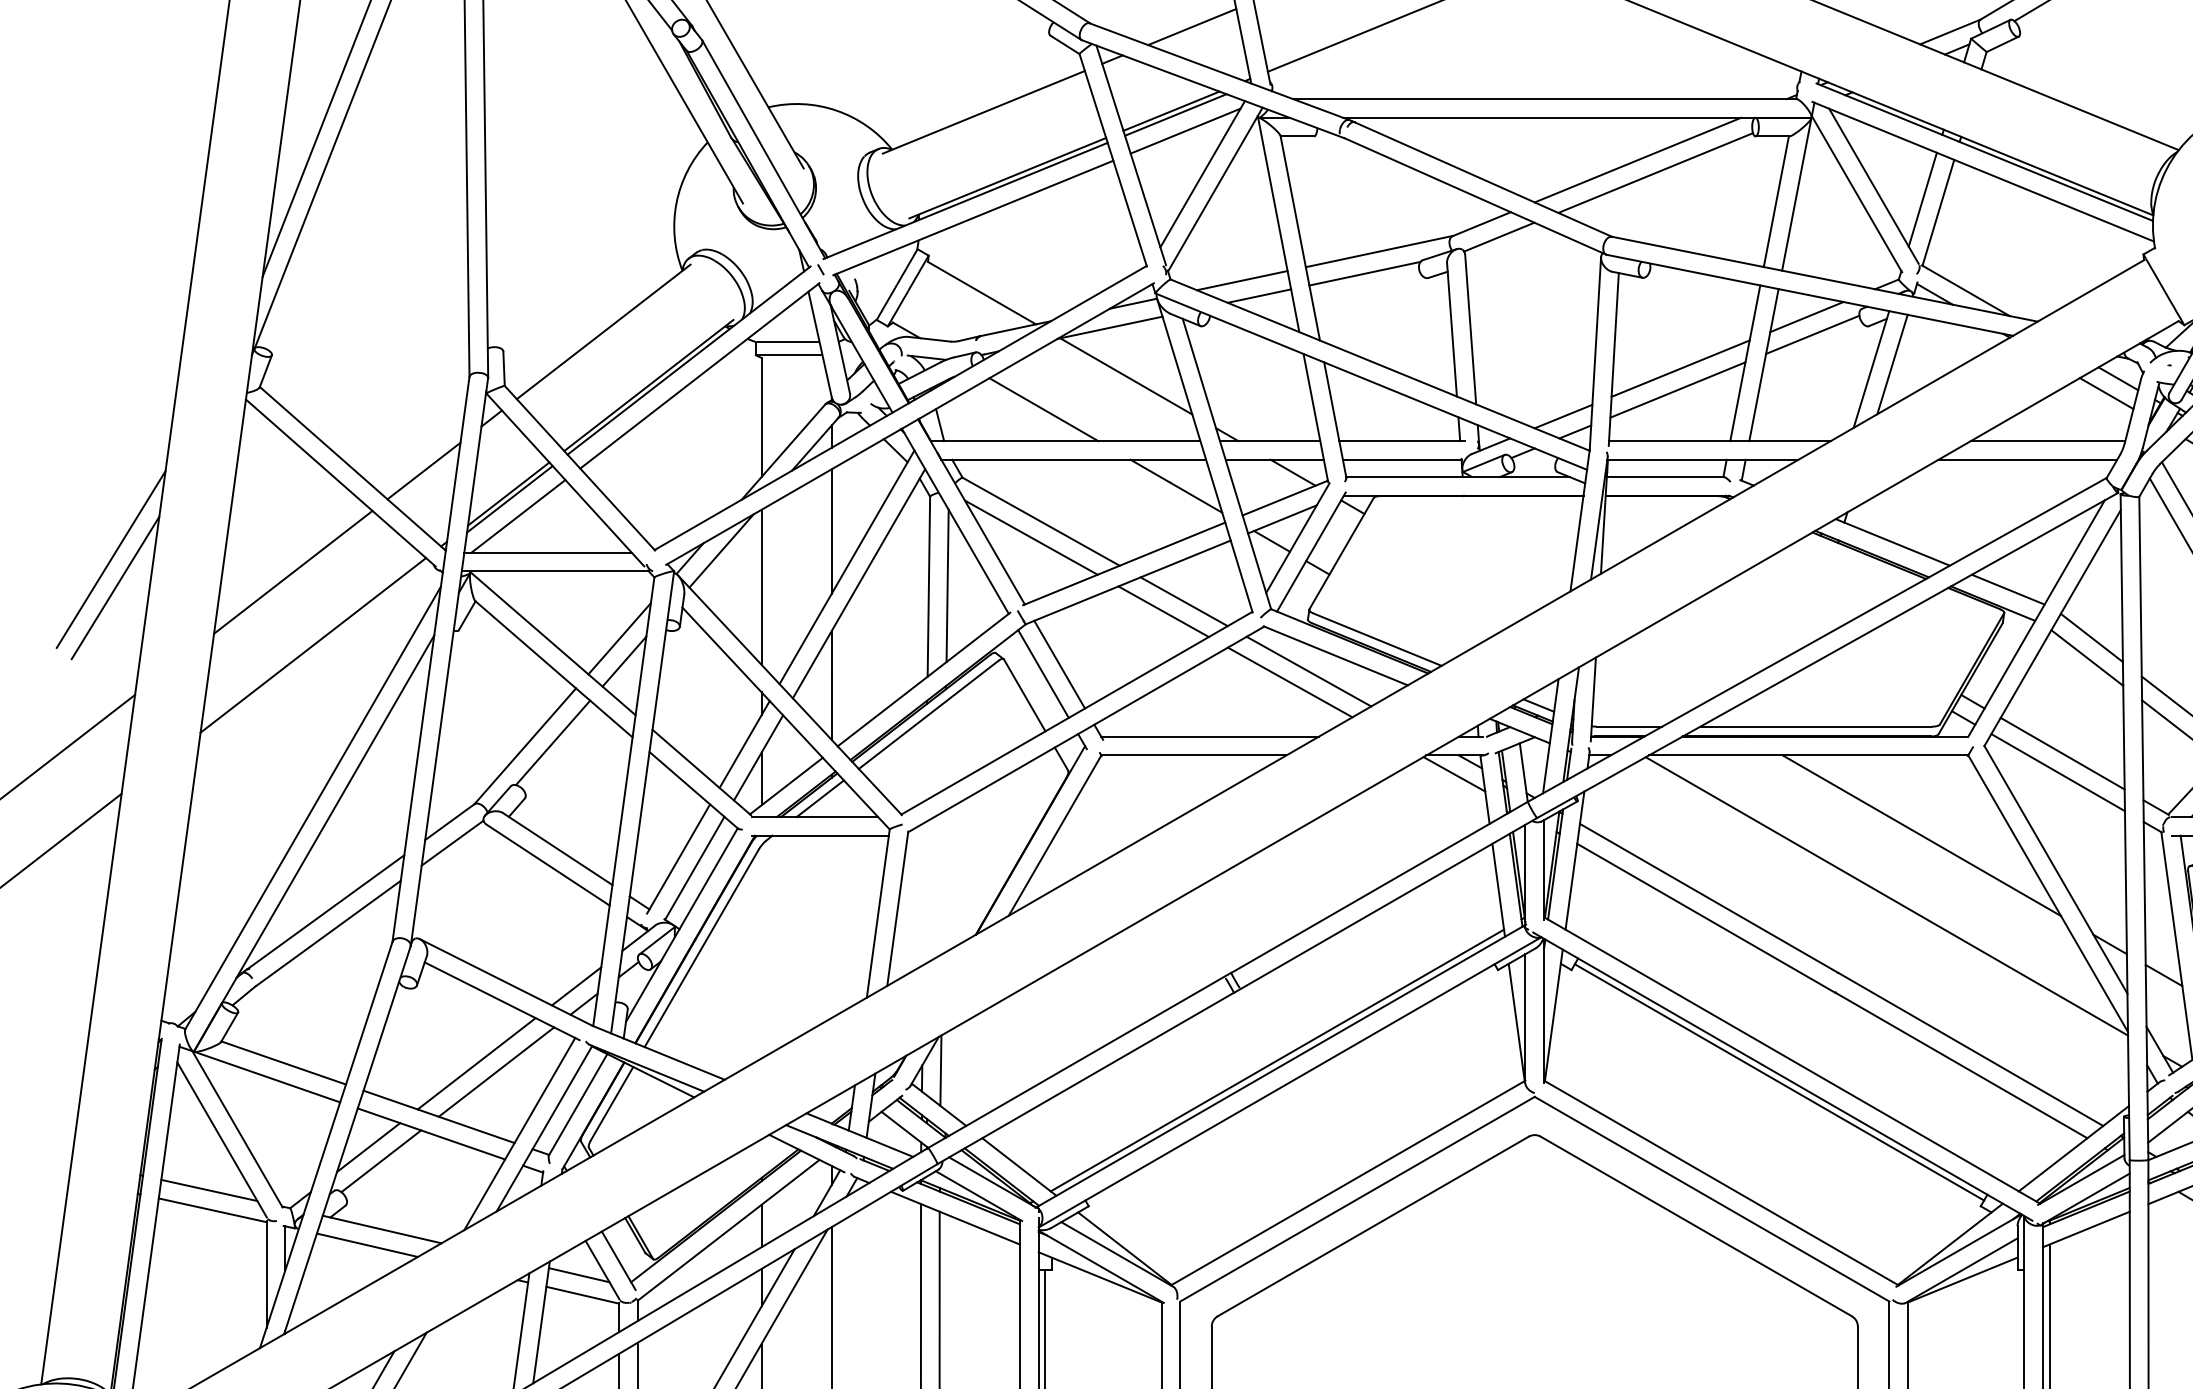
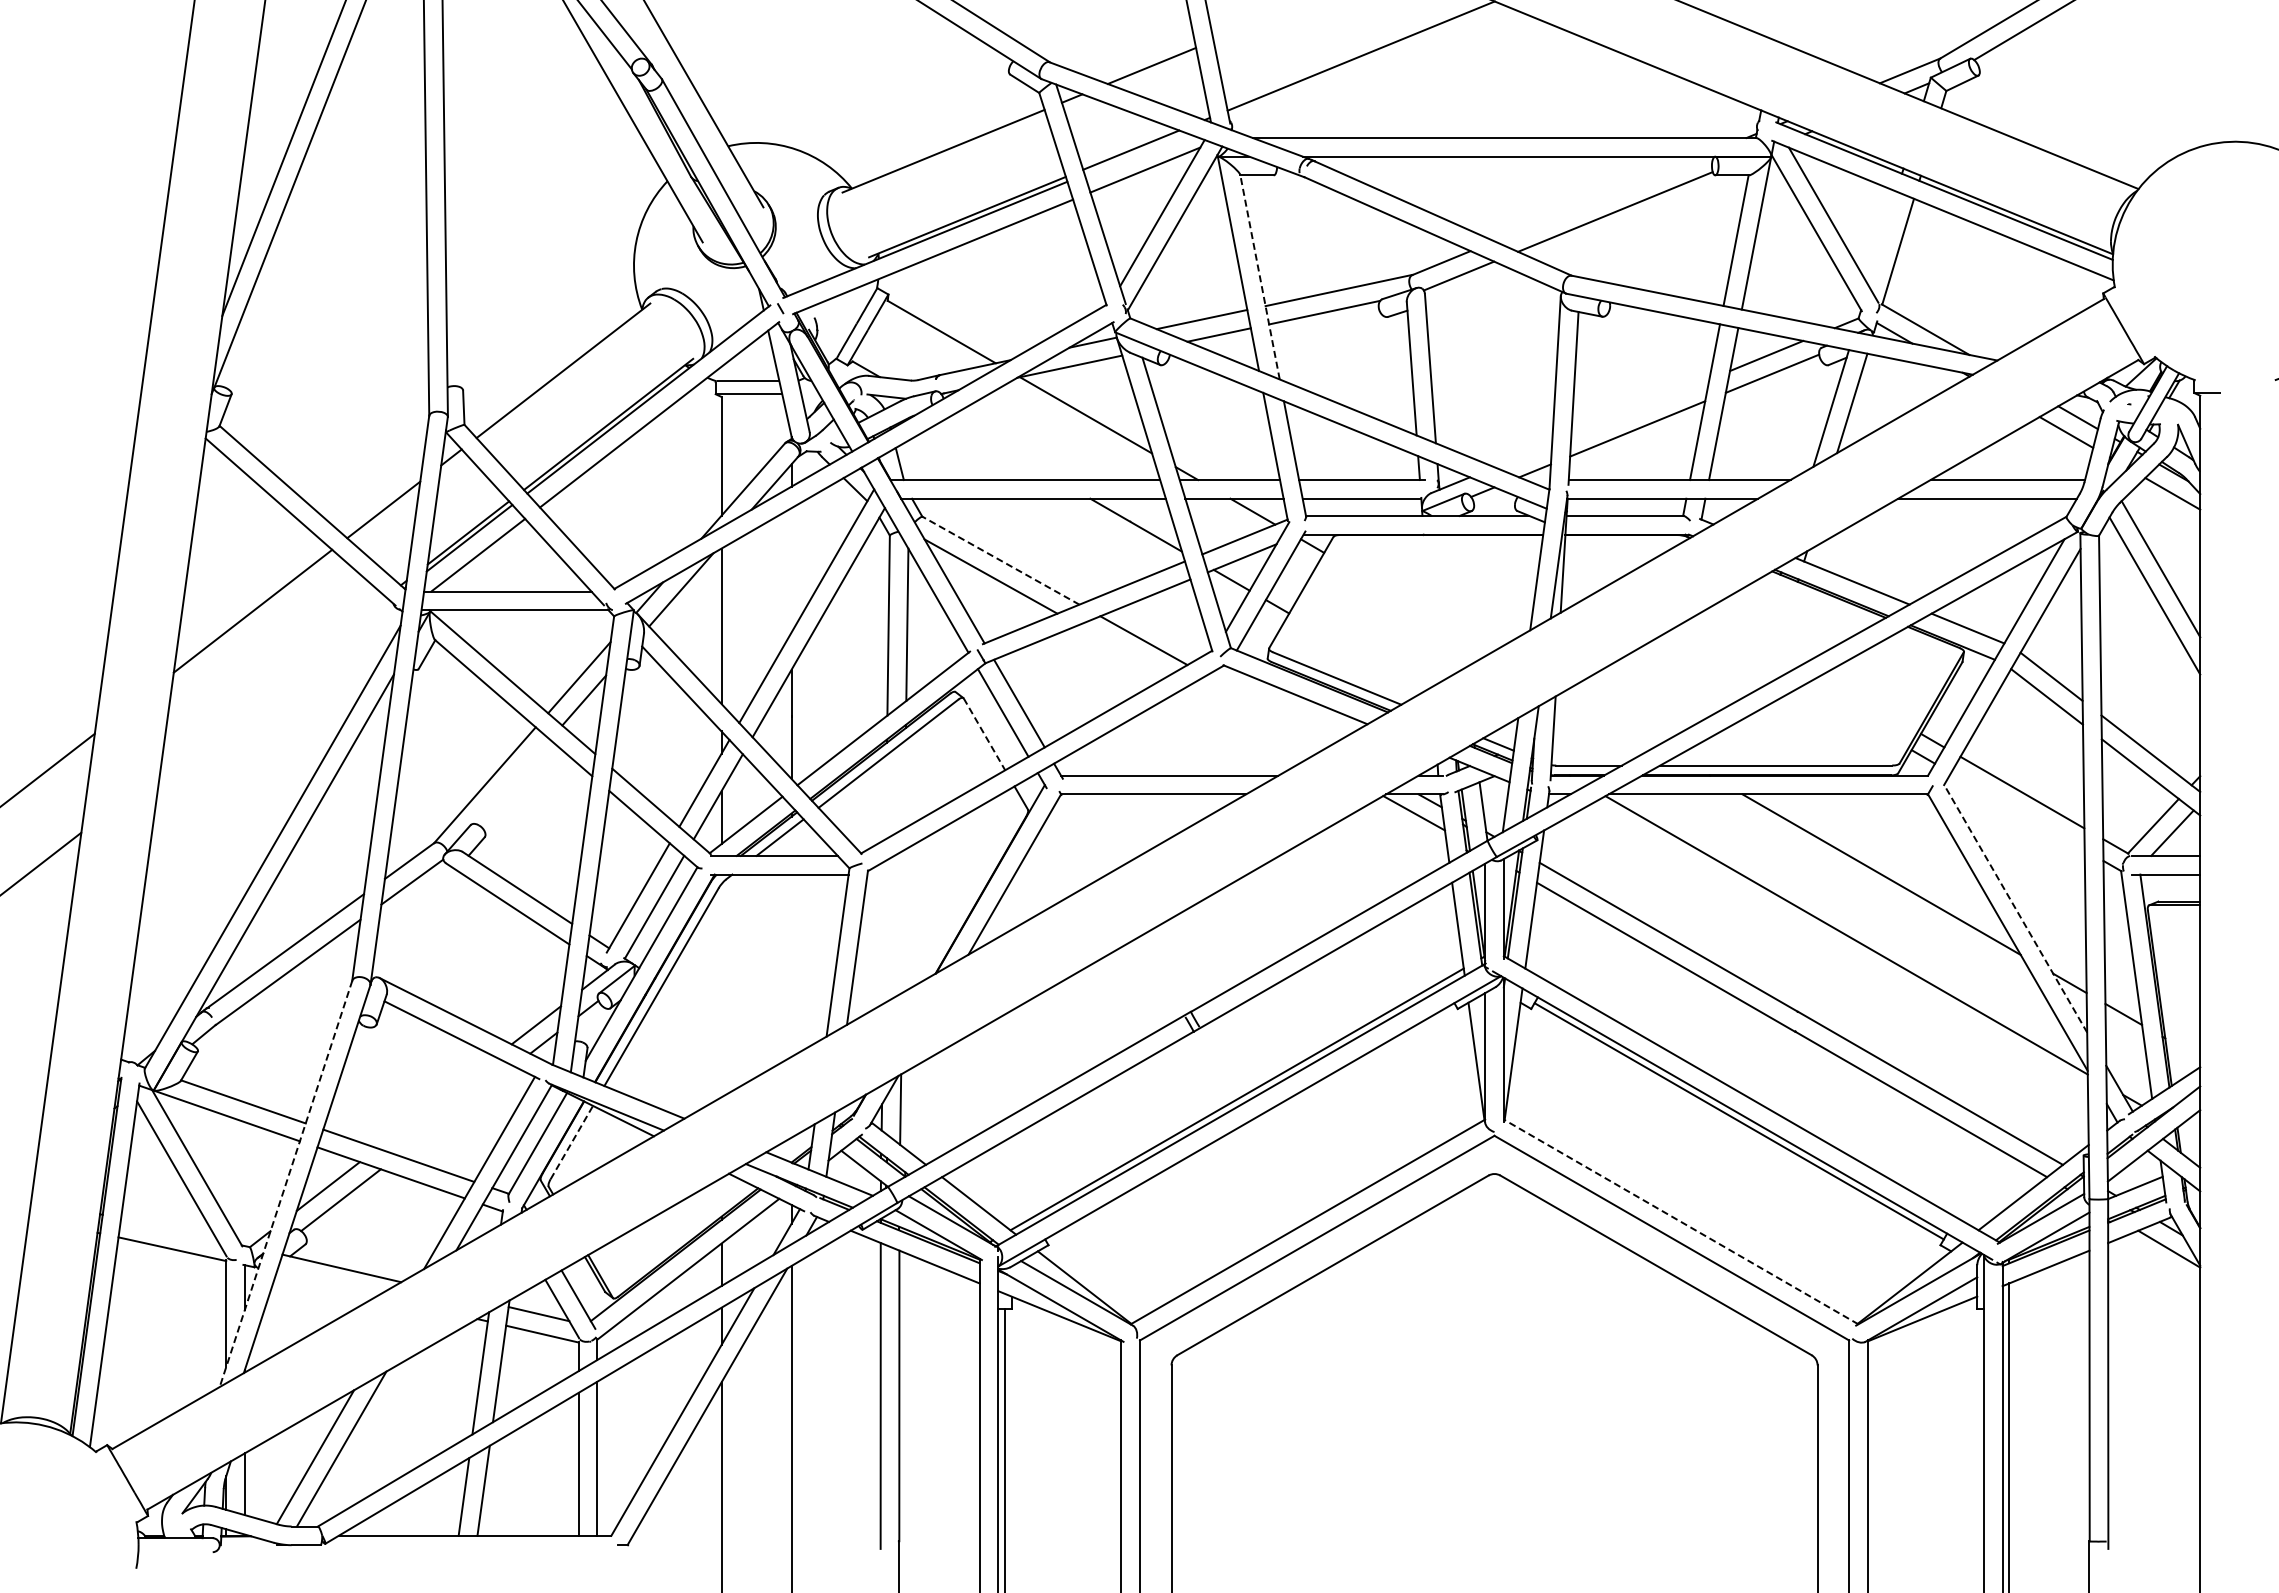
line: (1175, 114) -> (1135, 153), removed
line: (1637, 159) -> (1597, 198), removed
line: (1922, 199) -> (1882, 238), removed
line: (1299, 237) -> (1259, 276), solid -> dashed
line: (1680, 368) -> (1640, 407), removed
line: (1043, 409) -> (1003, 448), removed
line: (1563, 416) -> (1523, 455), removed
line: (1040, 521) -> (1000, 560), solid -> dashed
line: (831, 531) -> (791, 570), removed
line: (110, 559) -> (70, 598), removed
line: (115, 587) -> (75, 626), removed
line: (1163, 611) -> (1123, 650), removed
line: (312, 645) -> (272, 684), removed
line: (1308, 671) -> (1268, 710), removed
line: (1289, 682) -> (1249, 721), removed
line: (1024, 695) -> (984, 734), solid -> dashed
line: (552, 742) -> (512, 781), removed
line: (2057, 772) -> (2017, 811), removed
line: (2055, 869) -> (2015, 908), solid -> dashed
line: (476, 1063) -> (436, 1102), removed
line: (495, 1071) -> (455, 1110), removed
line: (612, 1103) -> (572, 1142), solid -> dashed
line: (326, 1144) -> (286, 1183), solid -> dashed
line: (1721, 1182) -> (1681, 1221), solid -> dashed
line: (209, 1189) -> (169, 1228), removed
line: (366, 1244) -> (326, 1283), removed

